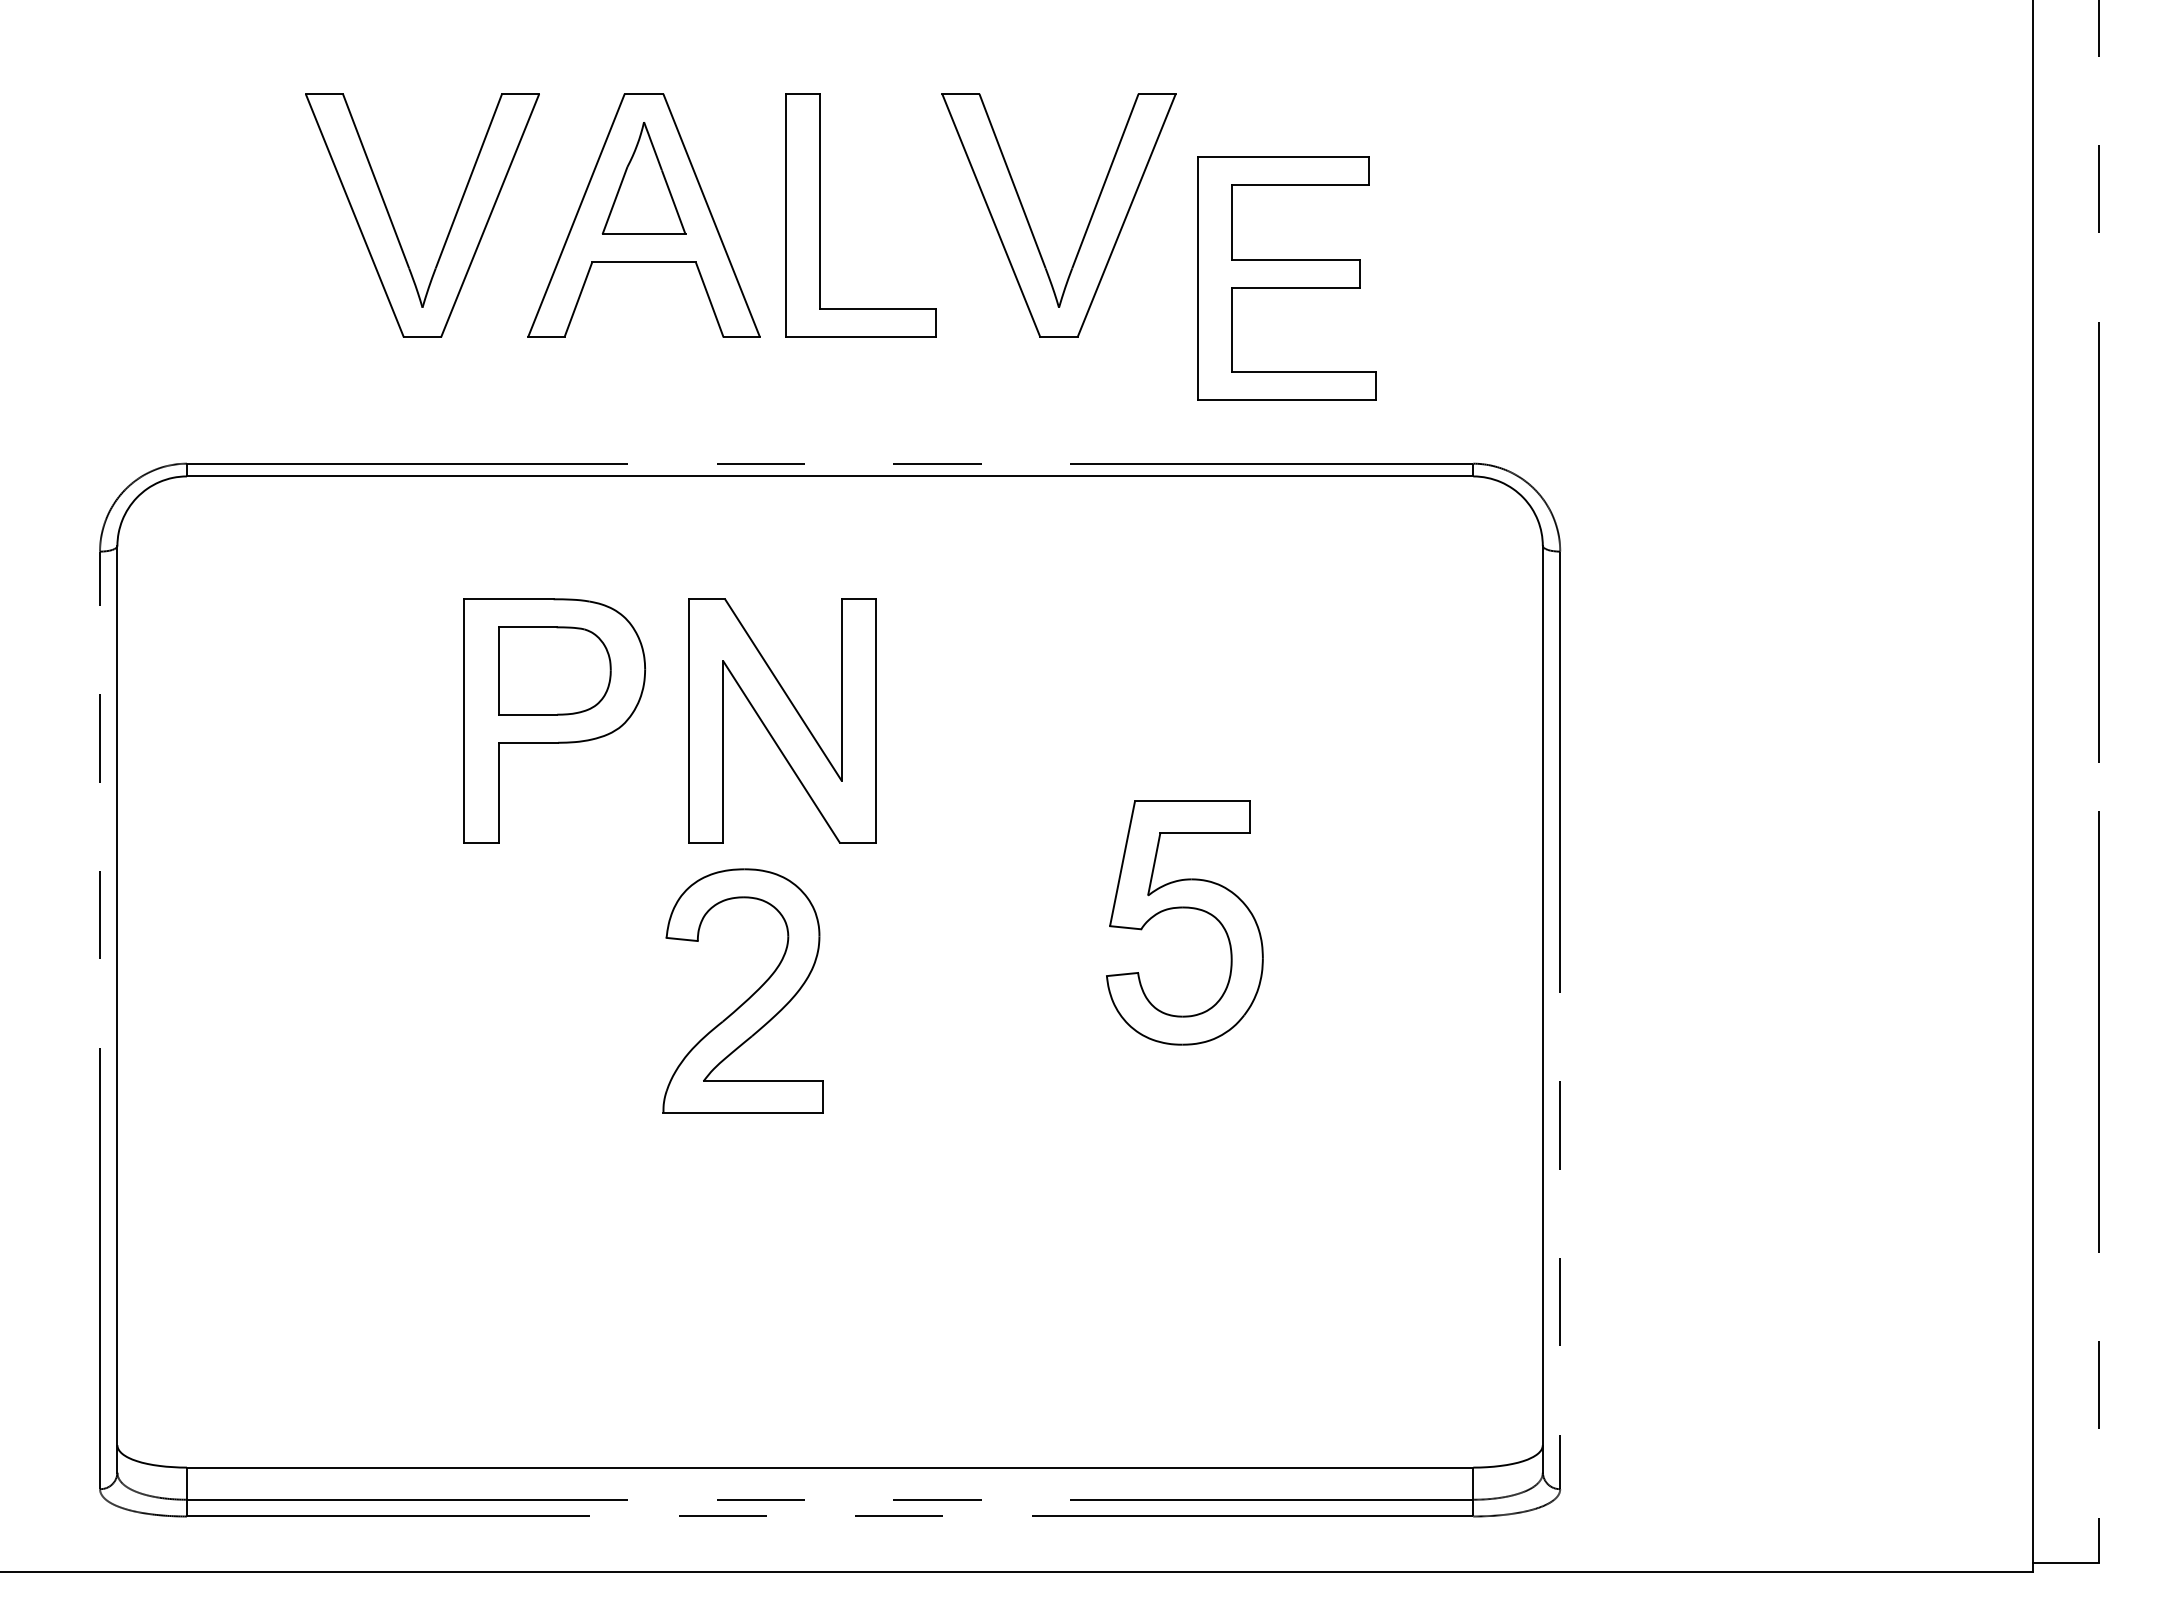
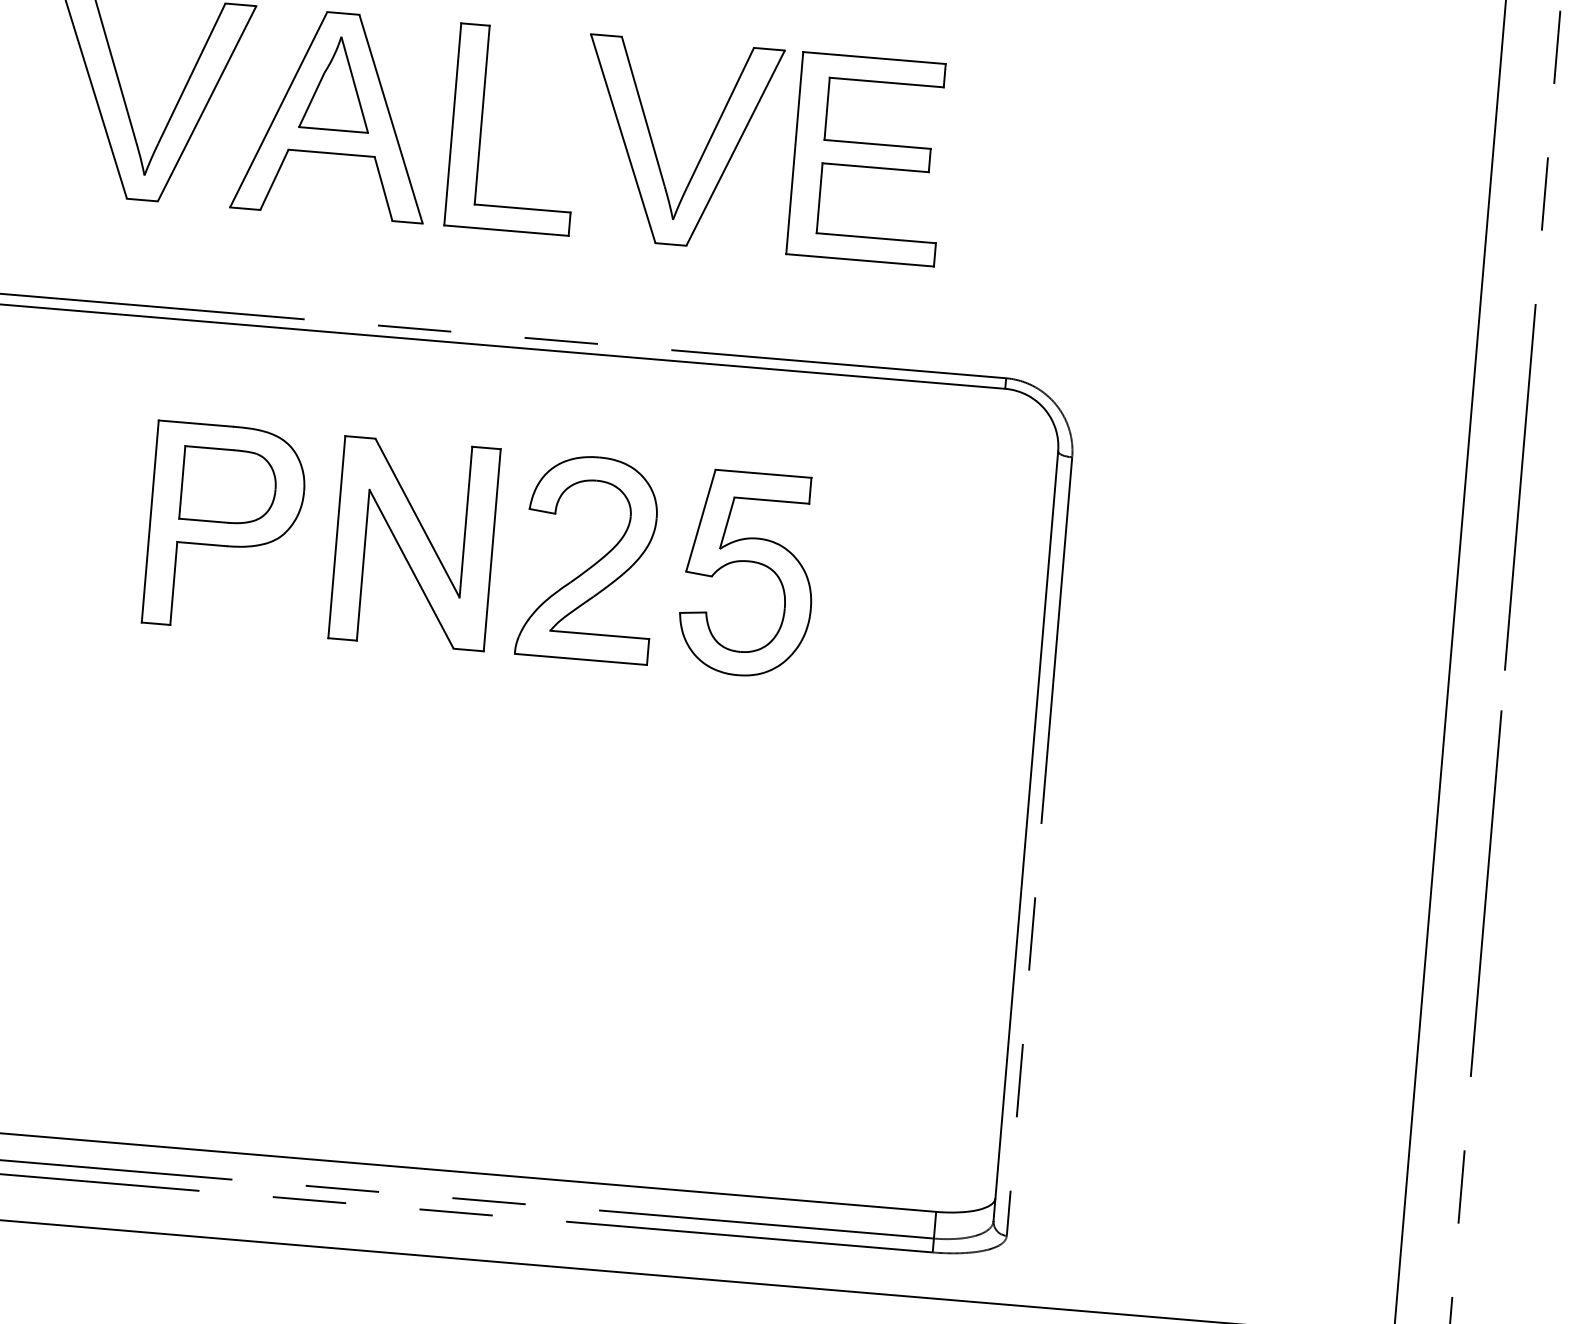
part: (1286, 278) -> (868, 159), moved
part: (1184, 908) -> (749, 562), moved
part: (749, 996) -> (594, 563), moved

